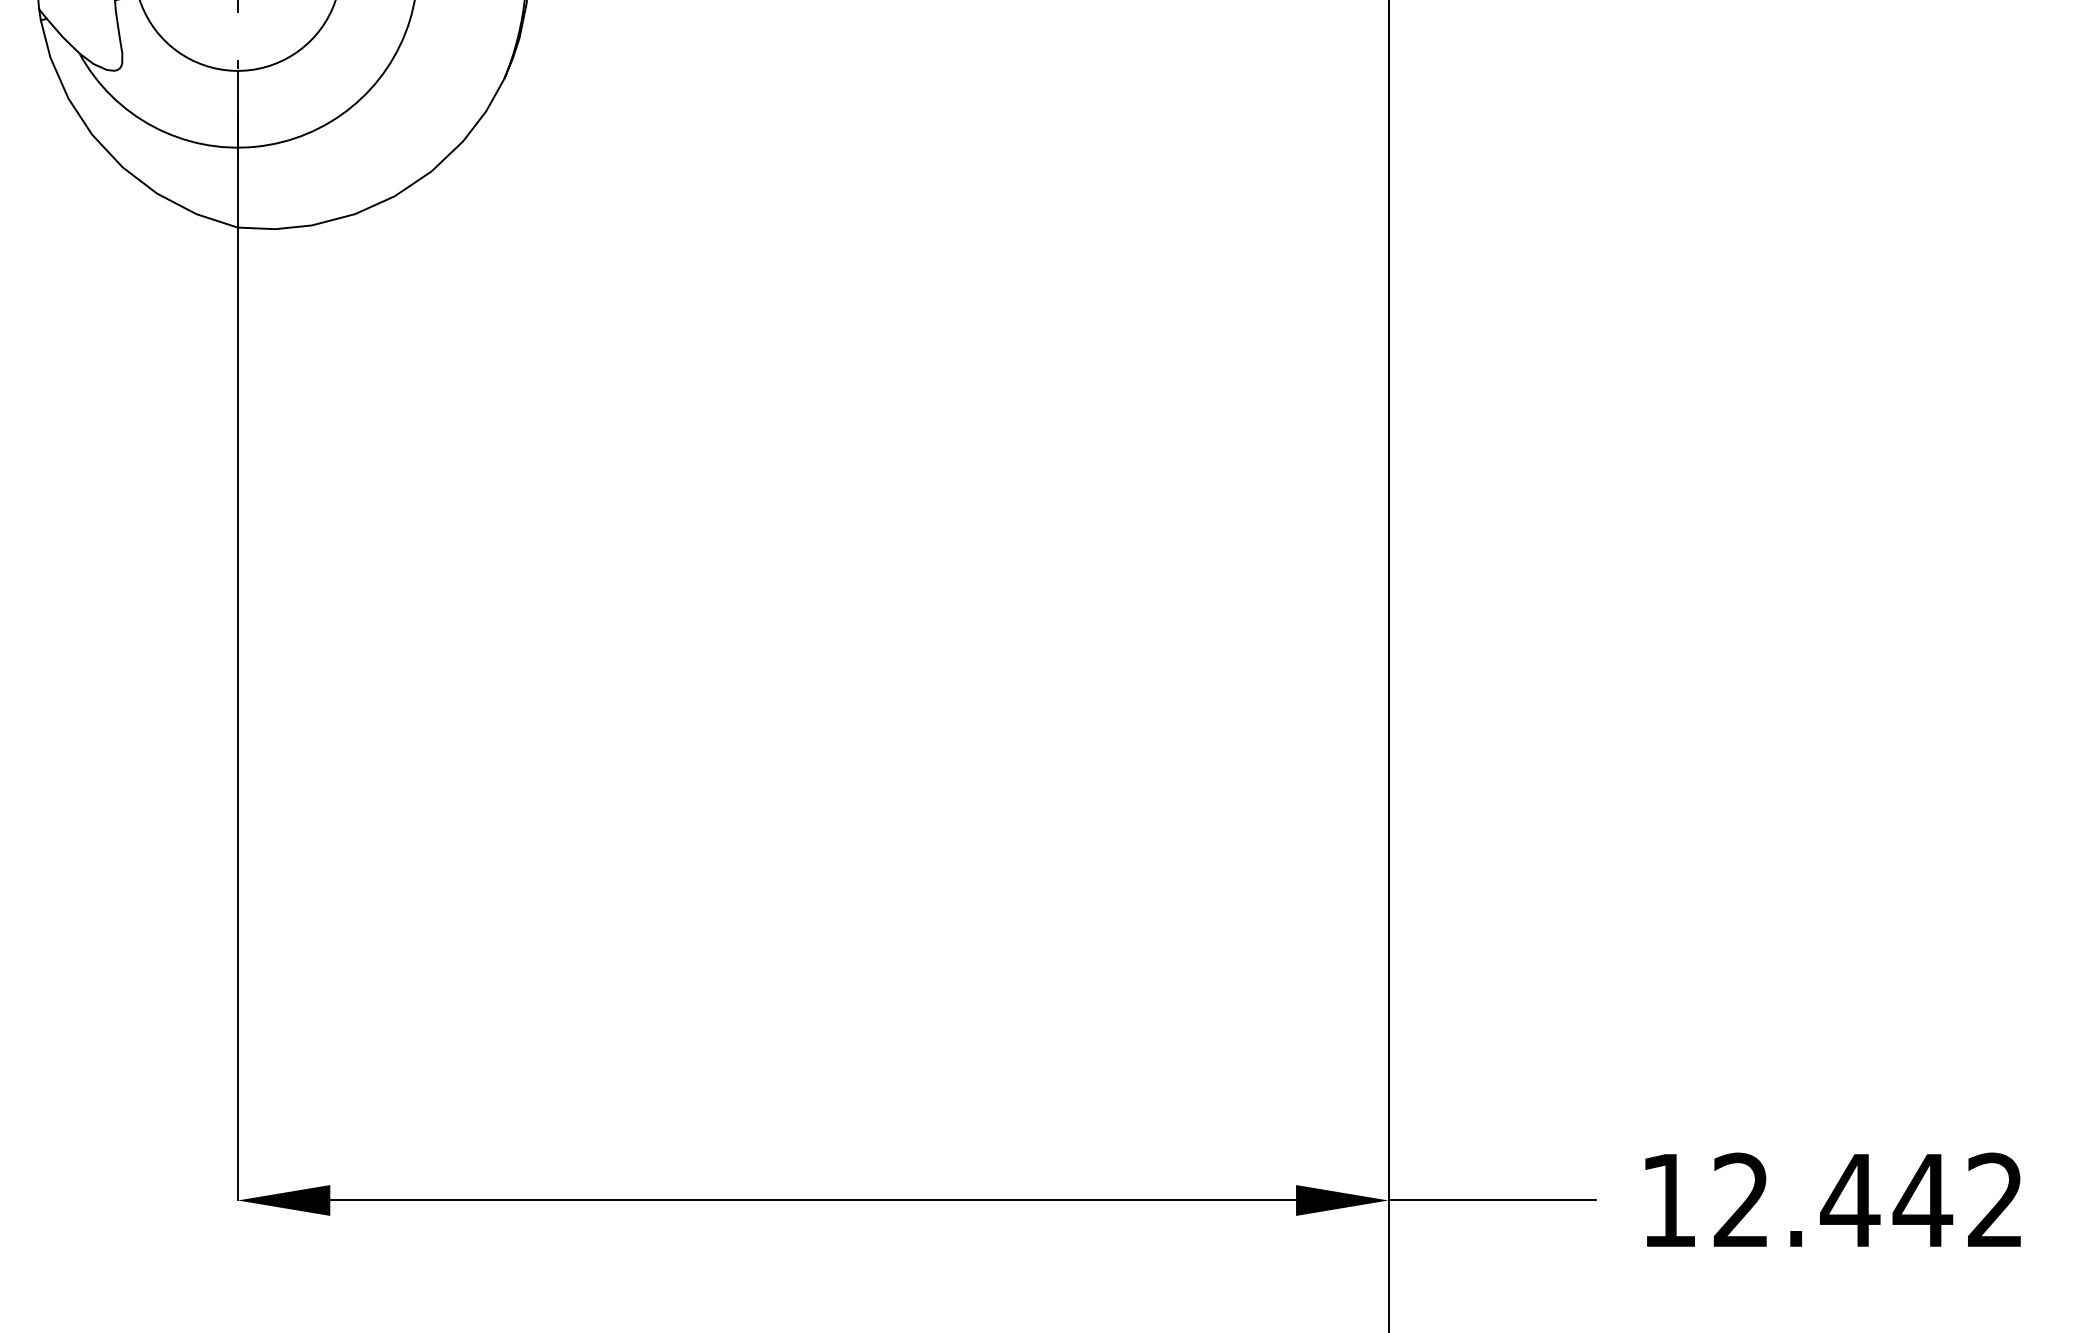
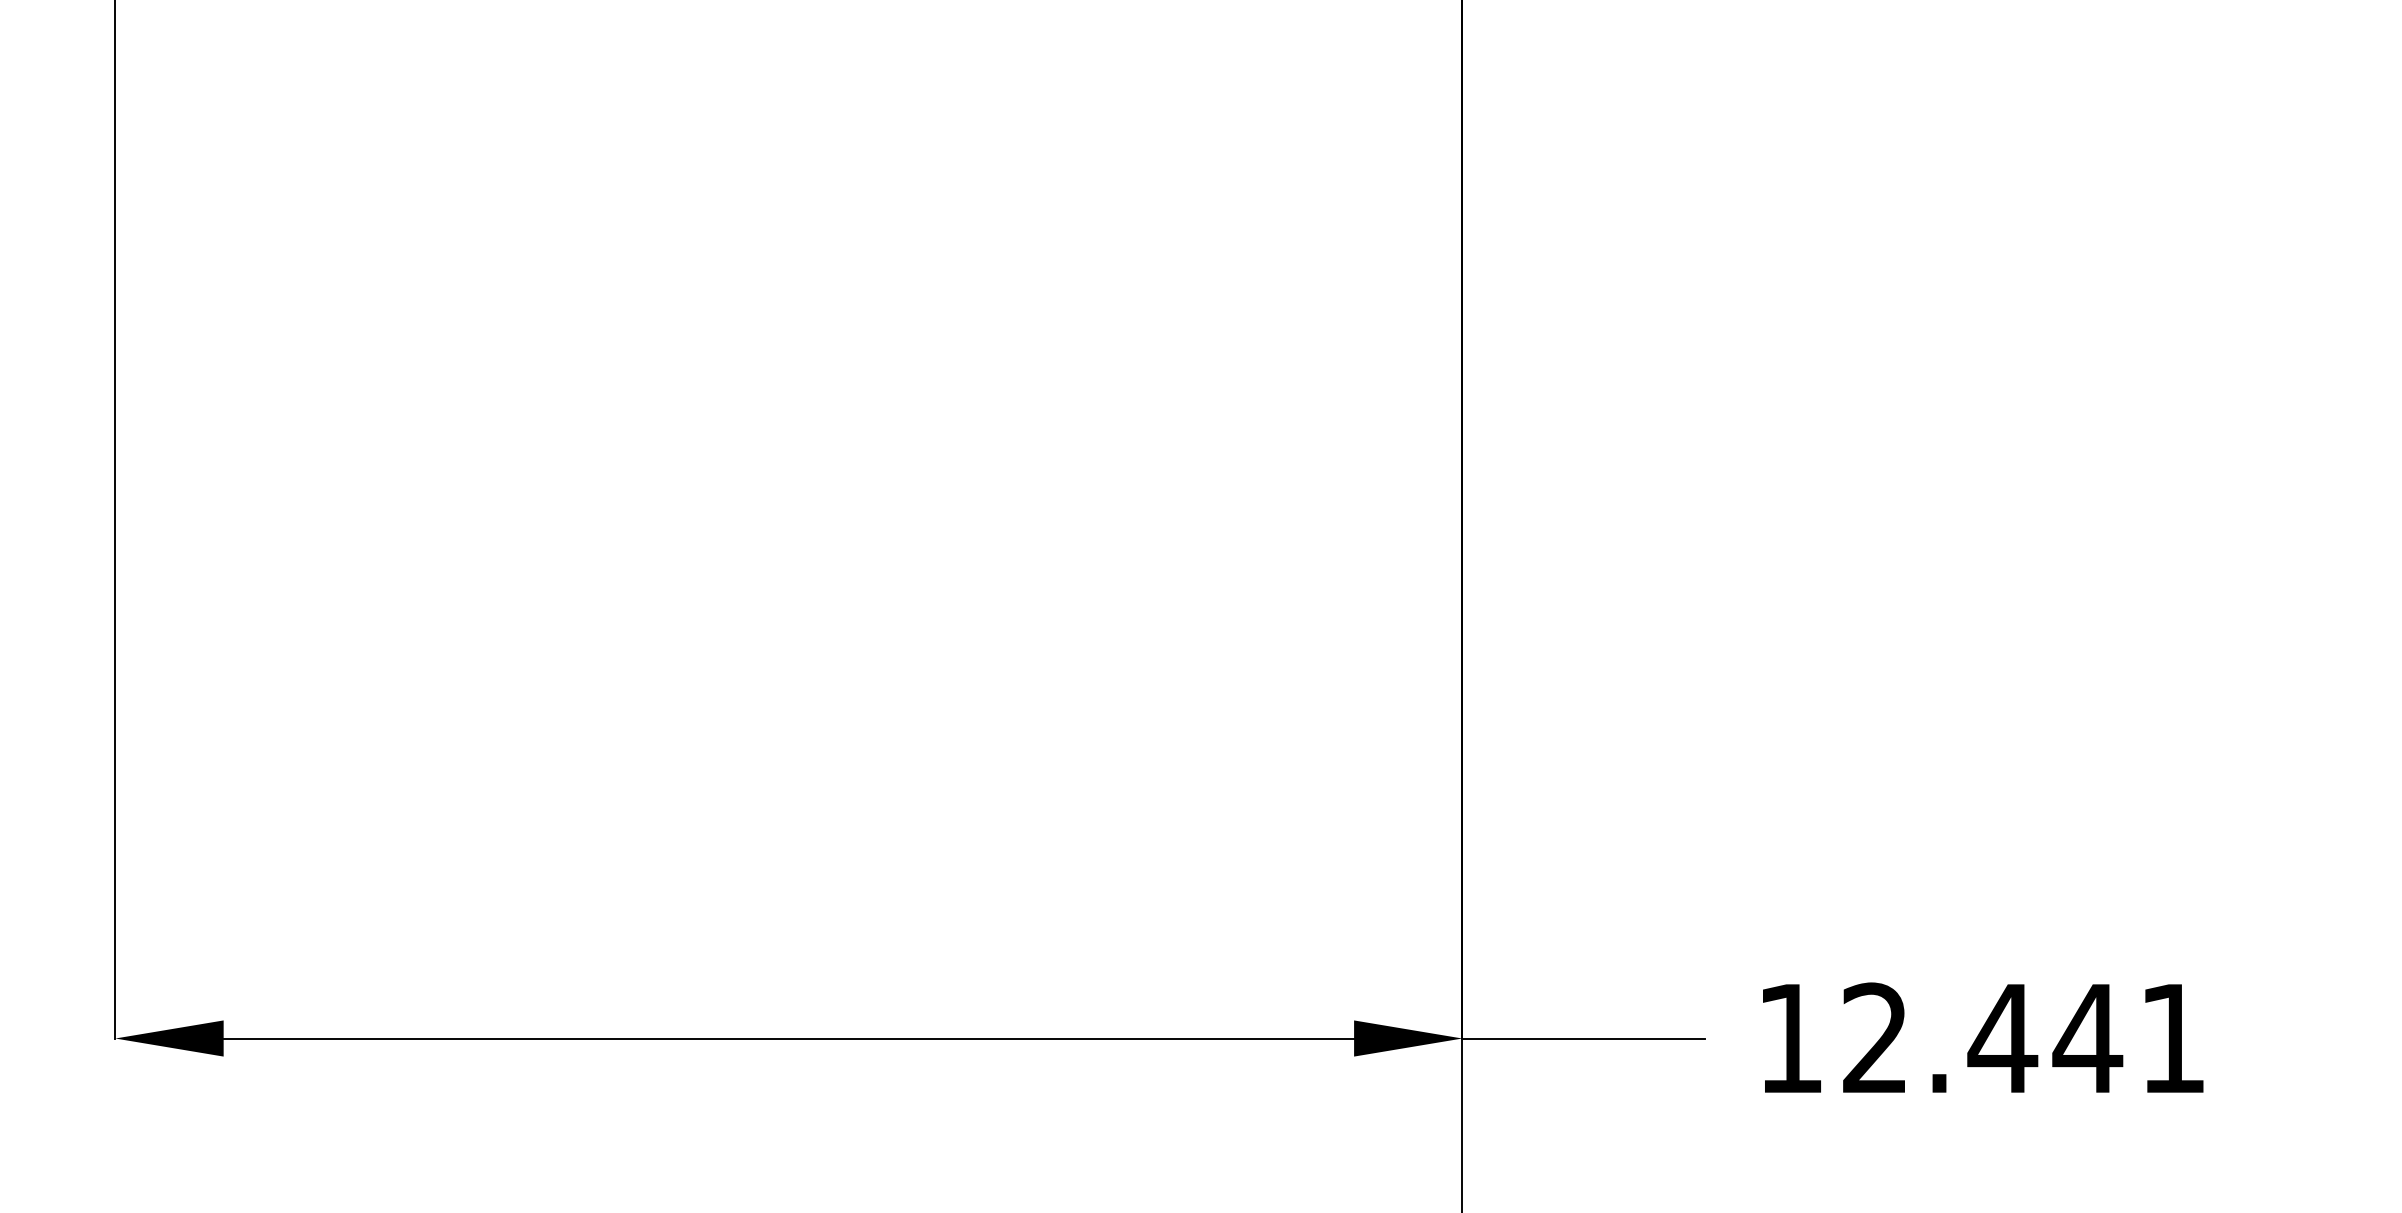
text: (1994, 1199) -> (2171, 1037), 12.442 -> 12.441

